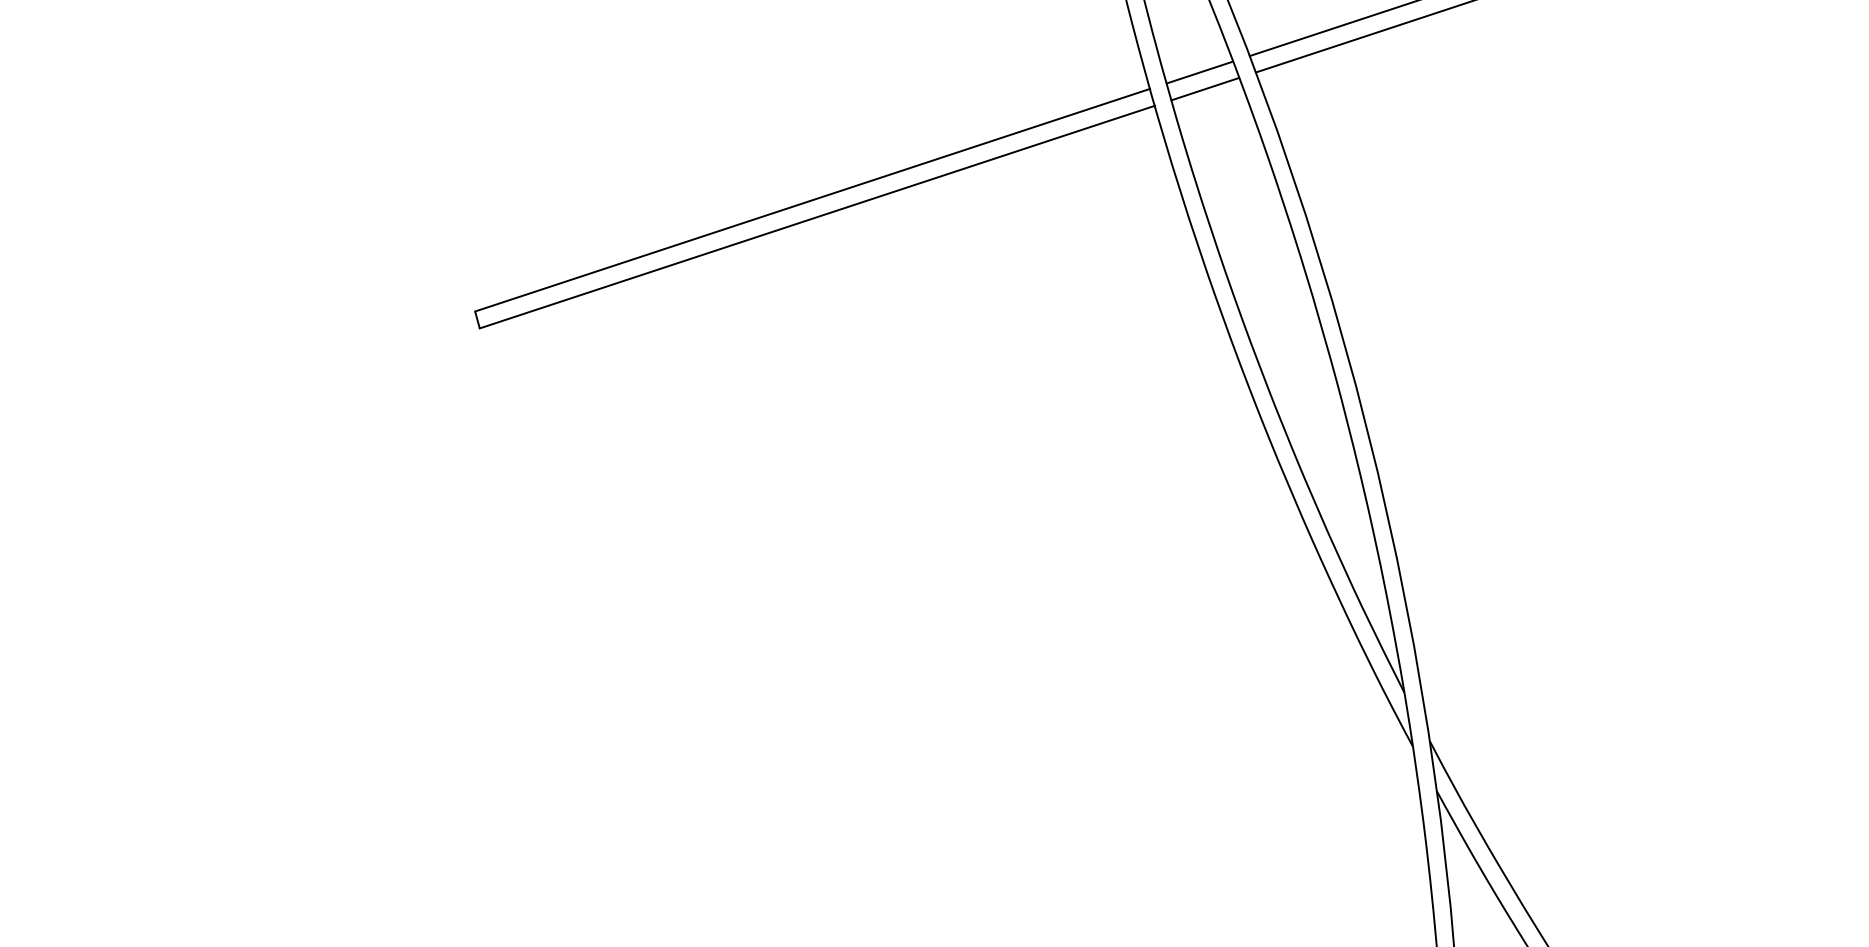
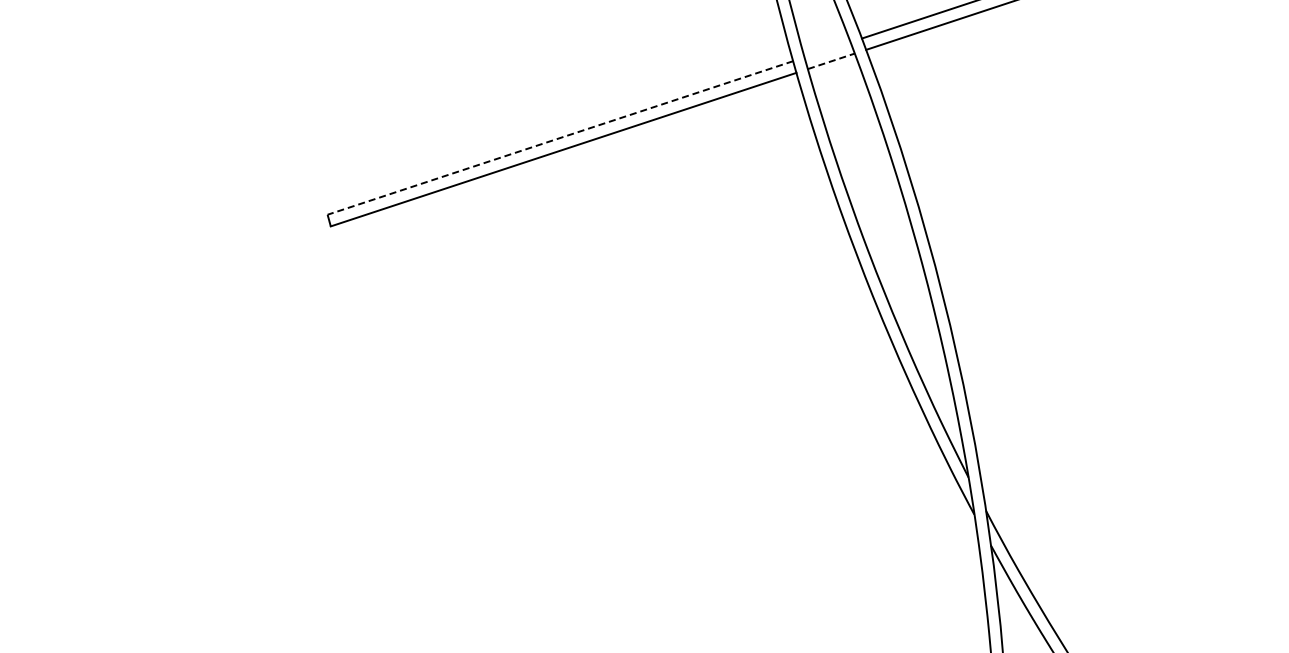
line: (1199, 71) -> (827, 49), removed
line: (1205, 89) -> (831, 61), solid -> dashed
line: (811, 200) -> (559, 138), solid -> dashed

